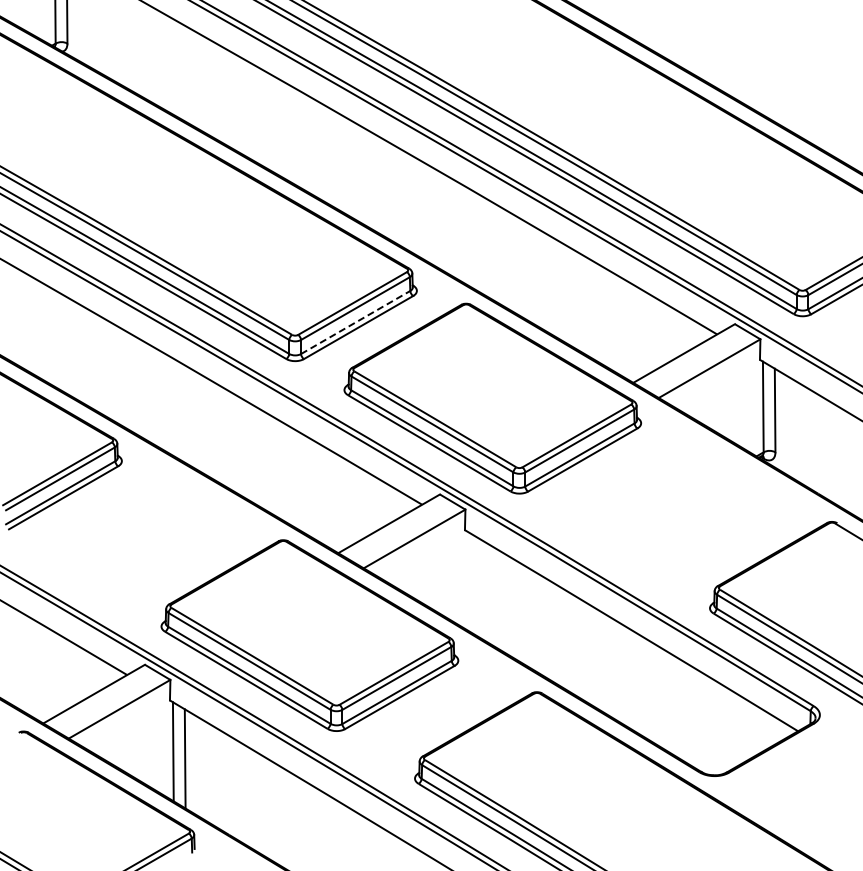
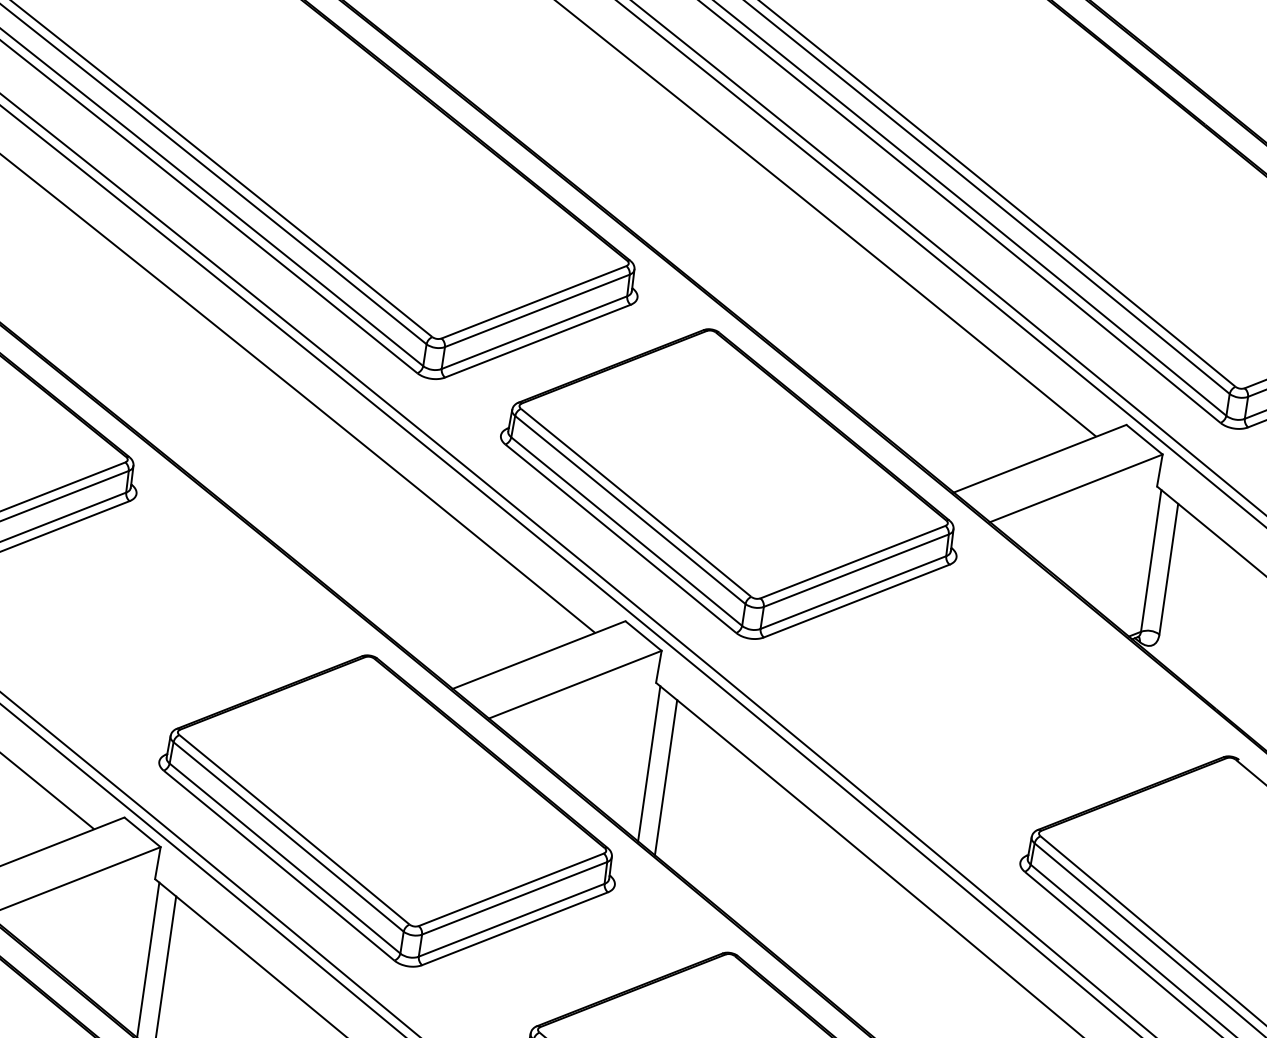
line: (356, 322) -> (535, 332), dashed -> solid
line: (467, 581) -> (647, 763), added
line: (479, 588) -> (664, 777), added

